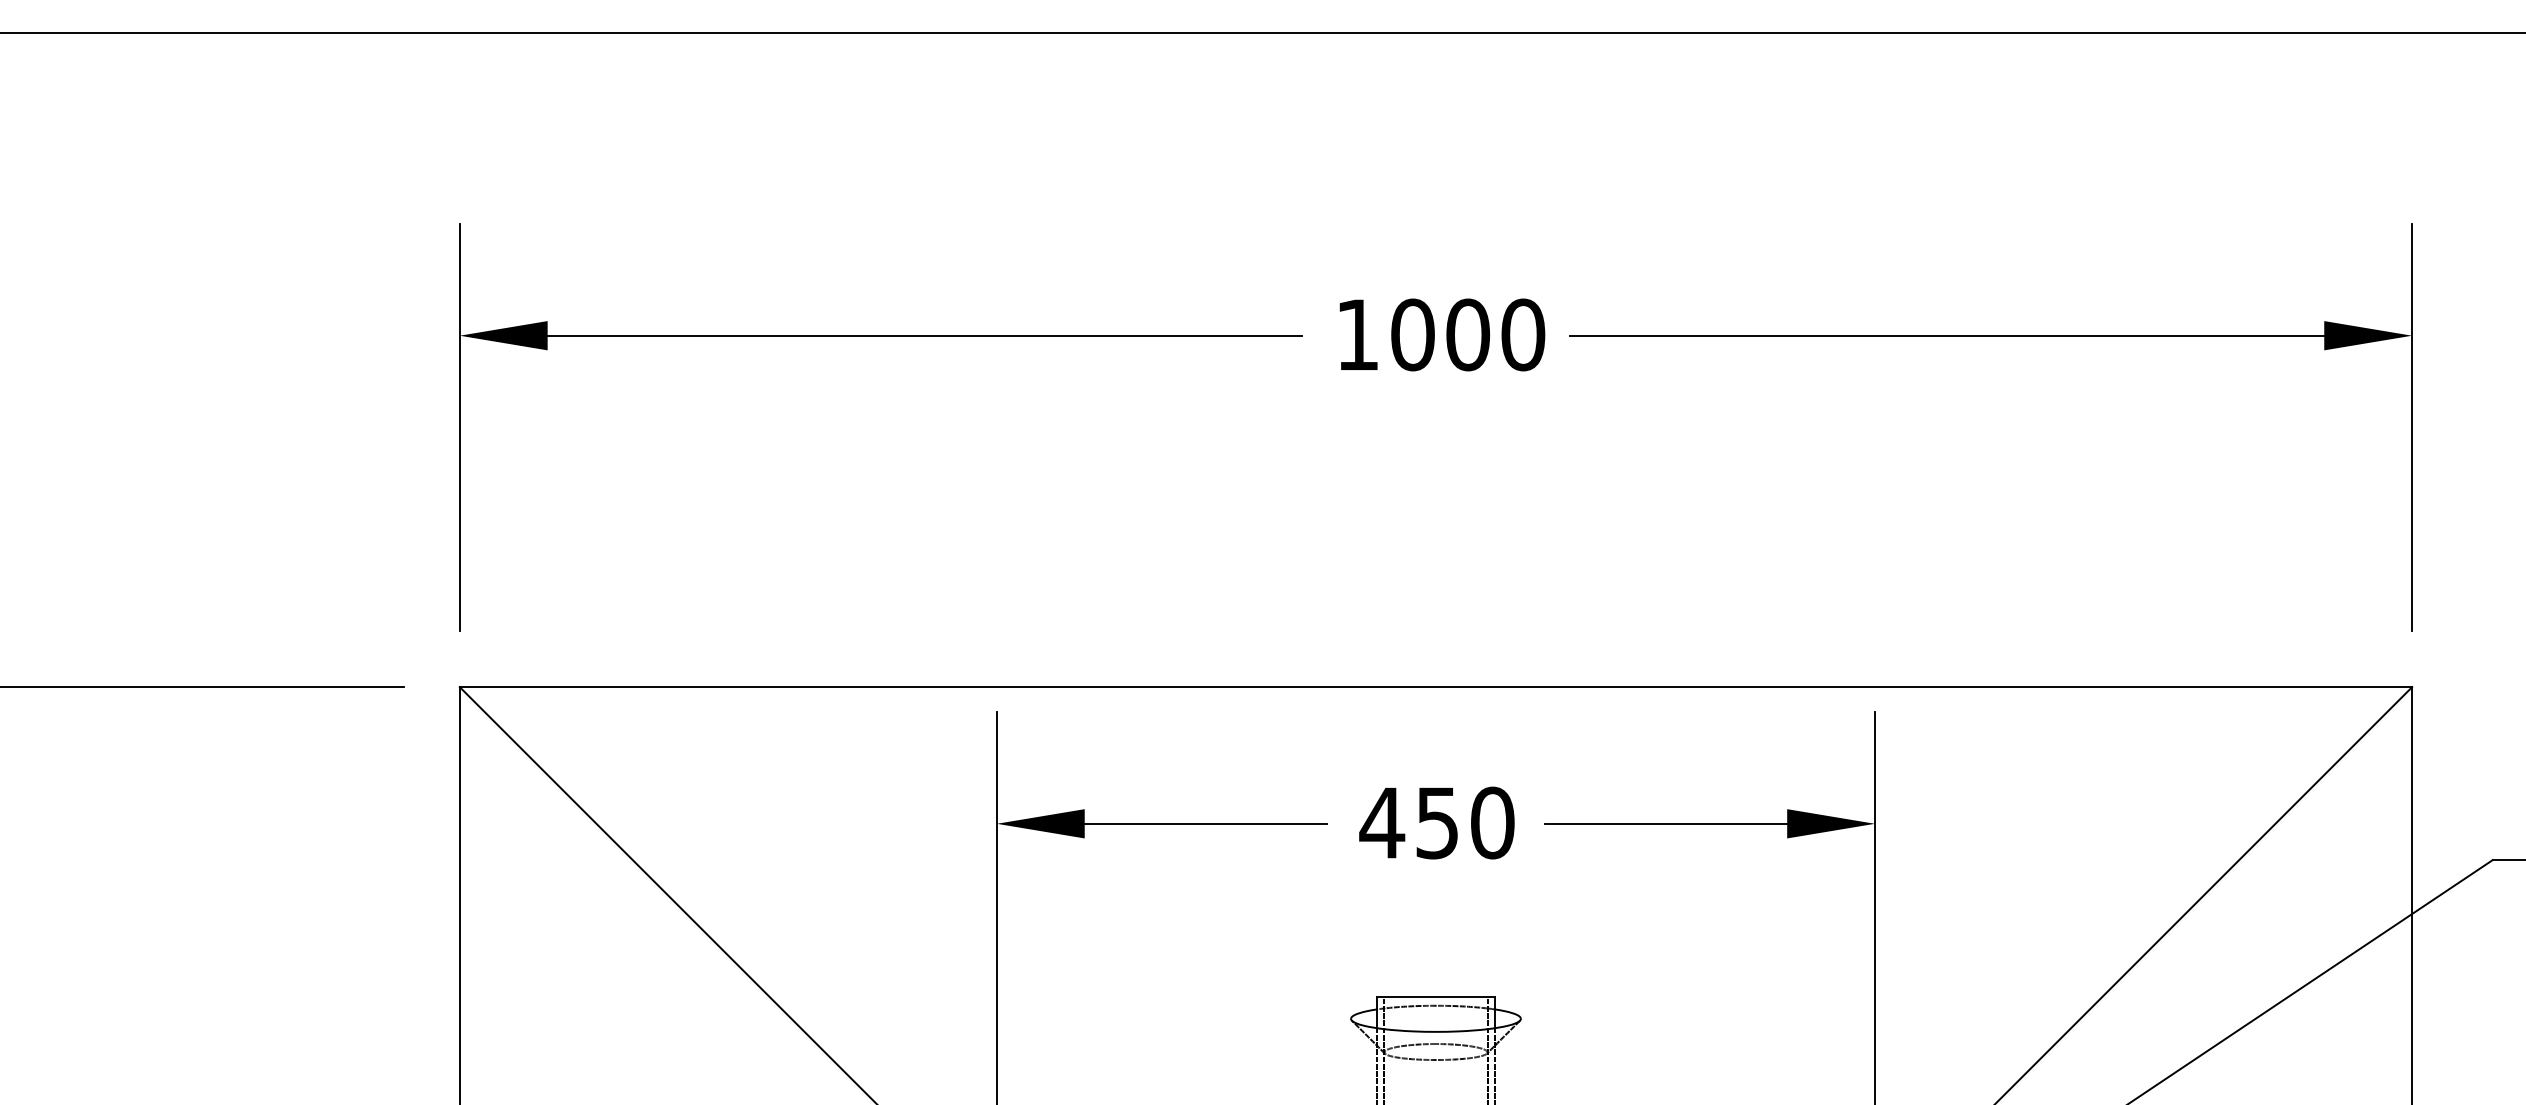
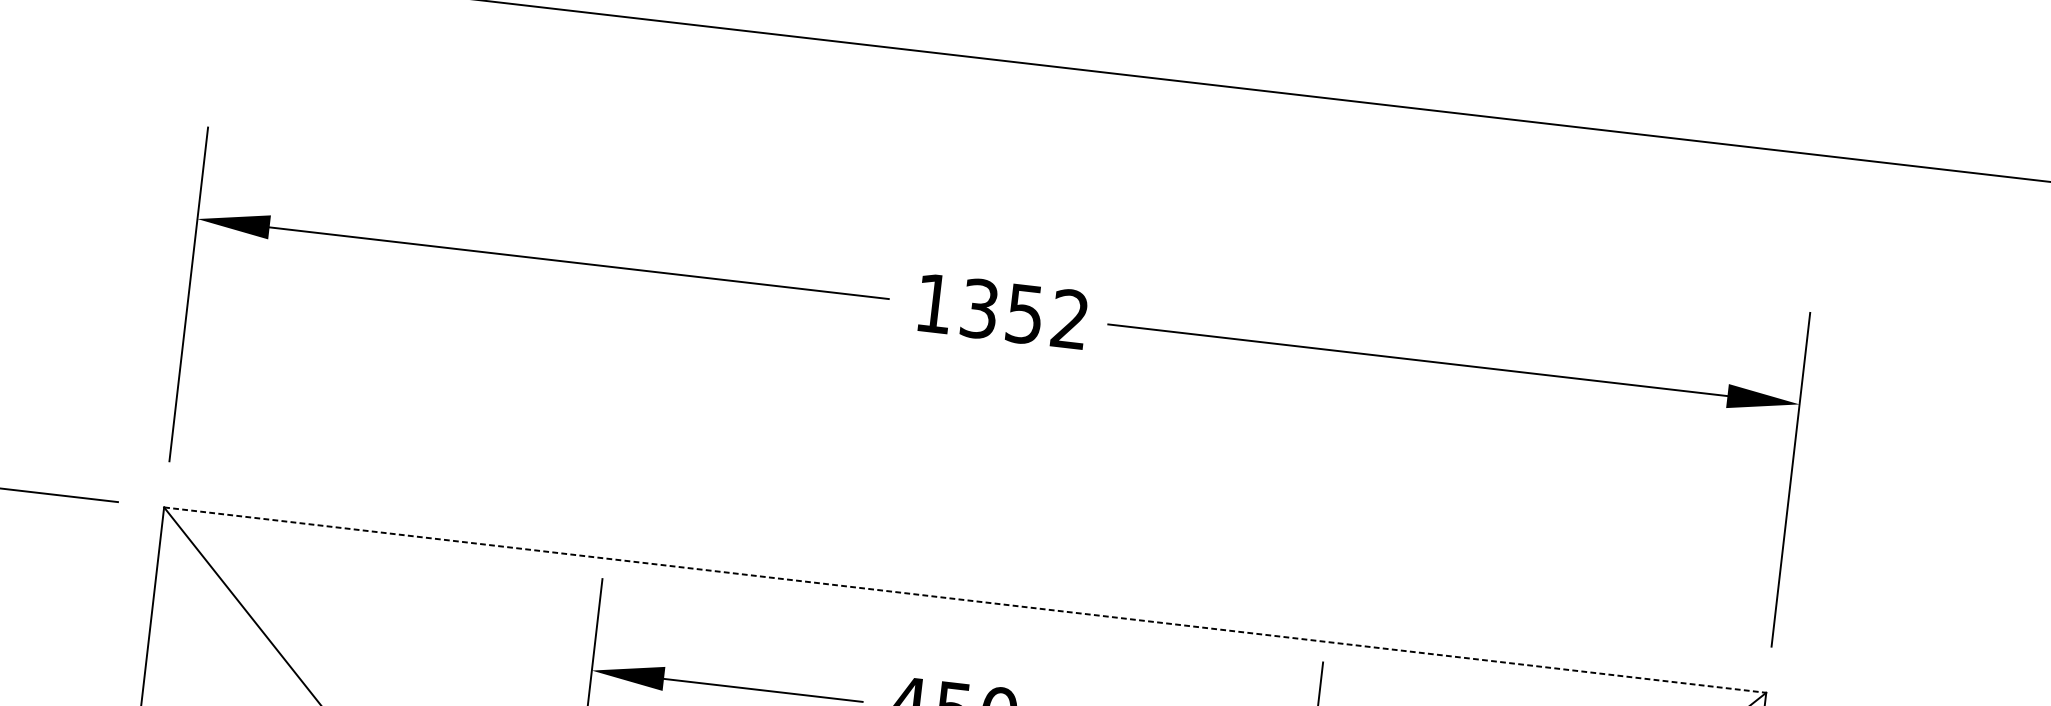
text: (1468, 334) -> (1025, 313), 1000 -> 1352
line: (1436, 687) -> (965, 600), solid -> dashed

